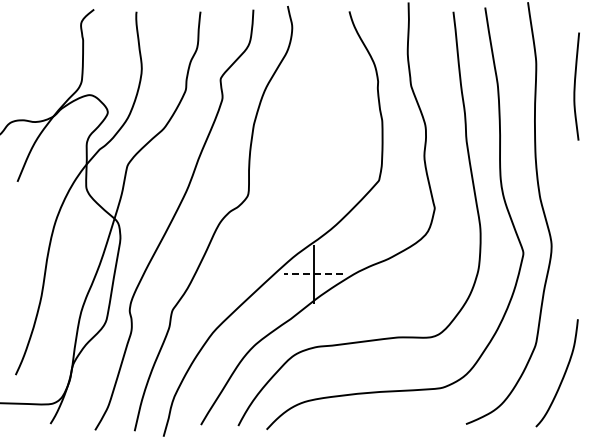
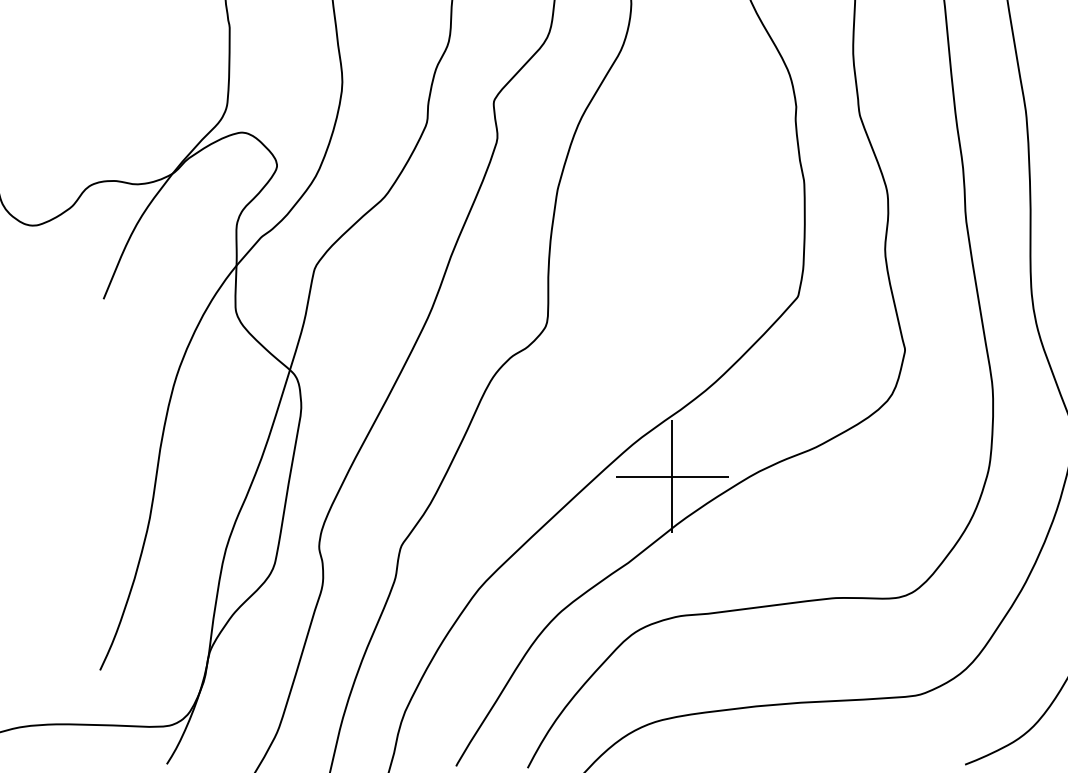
line: (313, 274) -> (672, 477), dashed -> solid

